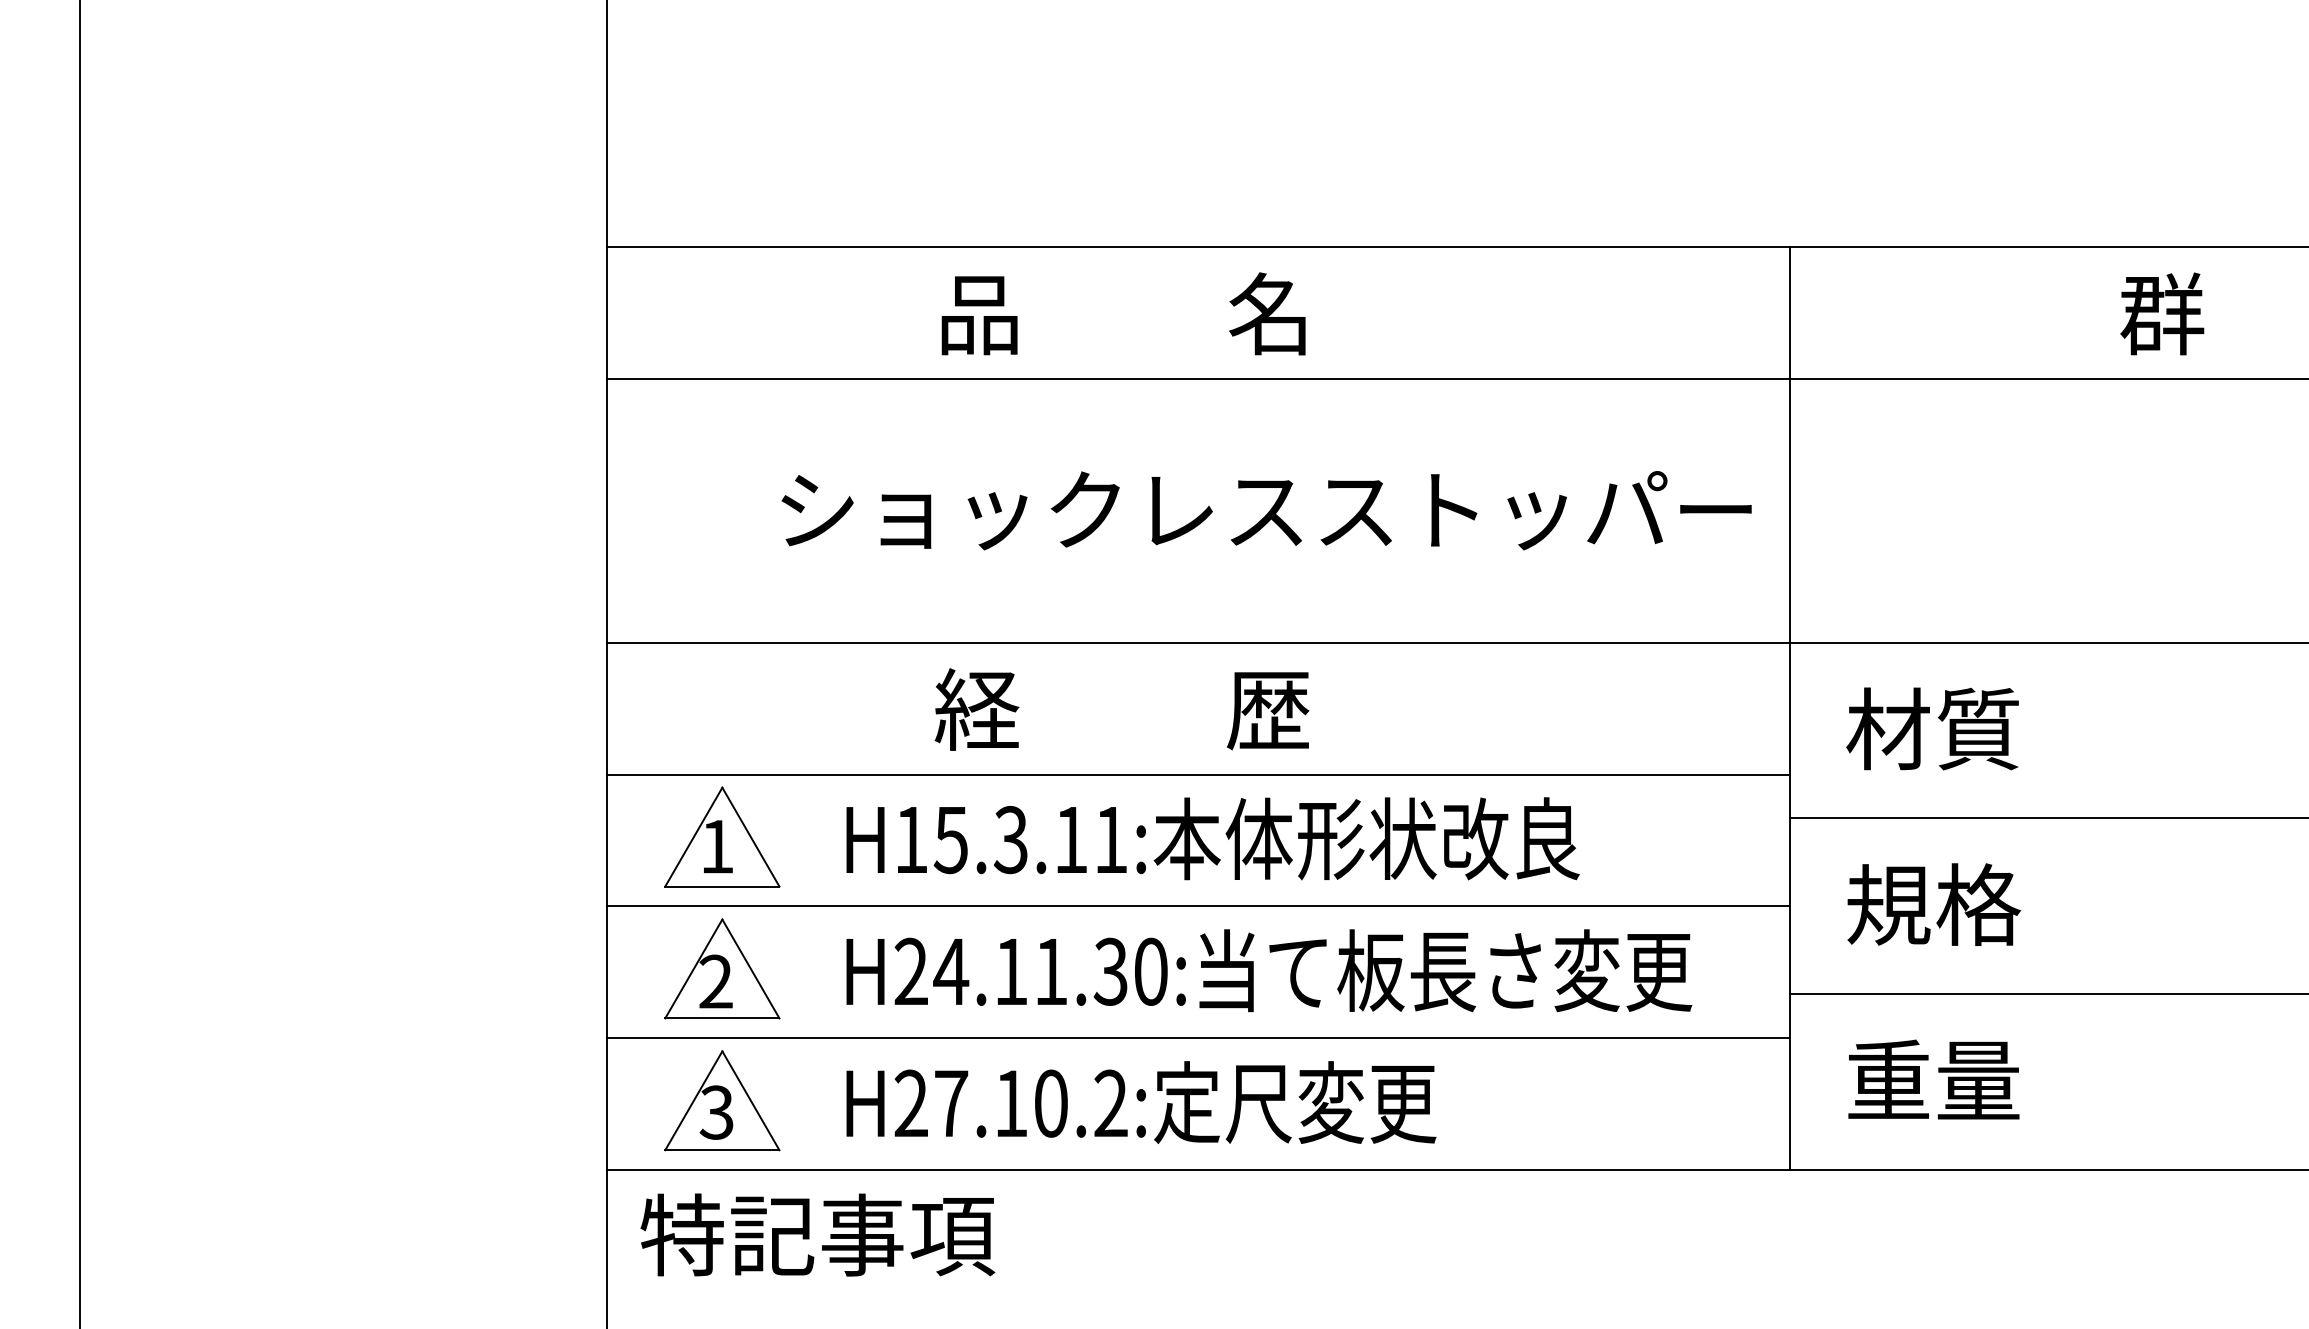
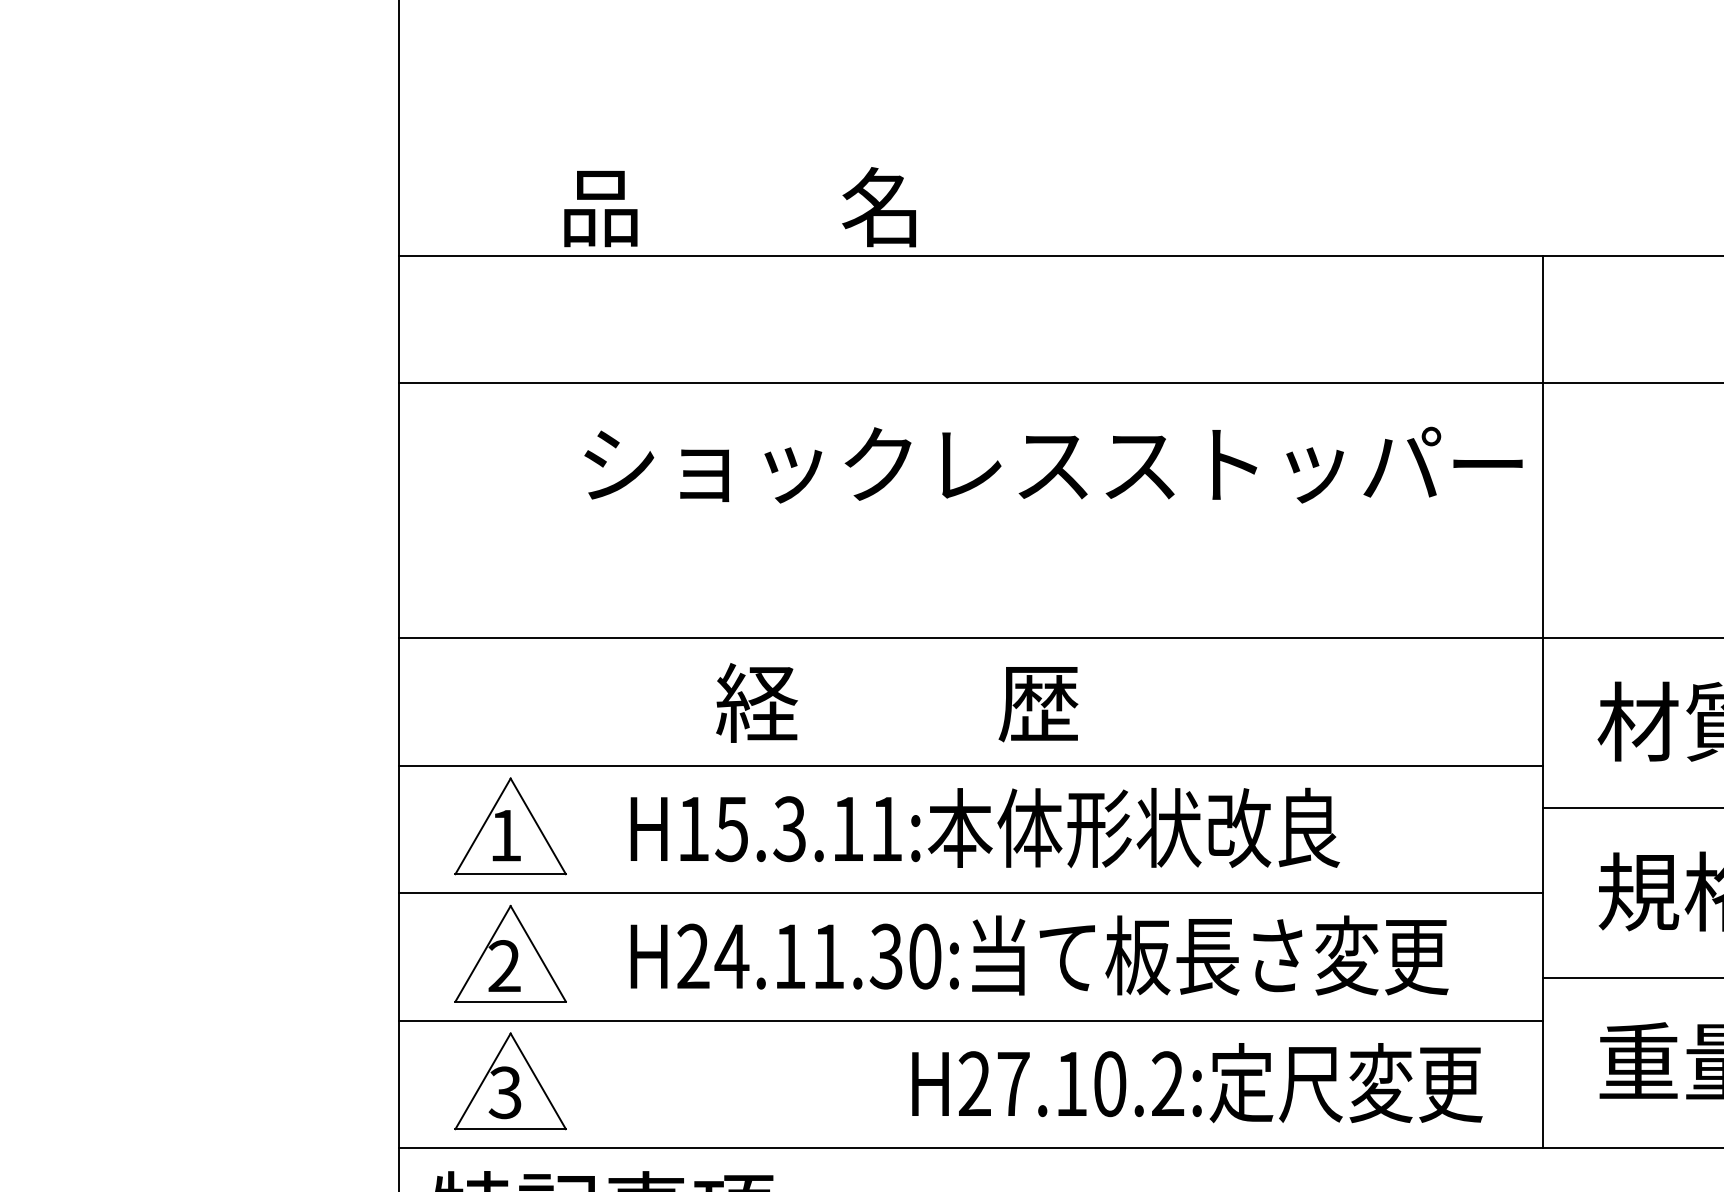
text: (1123, 313) -> (740, 206), moved
text: (1266, 510) -> (1053, 465), moved
text: (1141, 1102) -> (1197, 1082), moved

